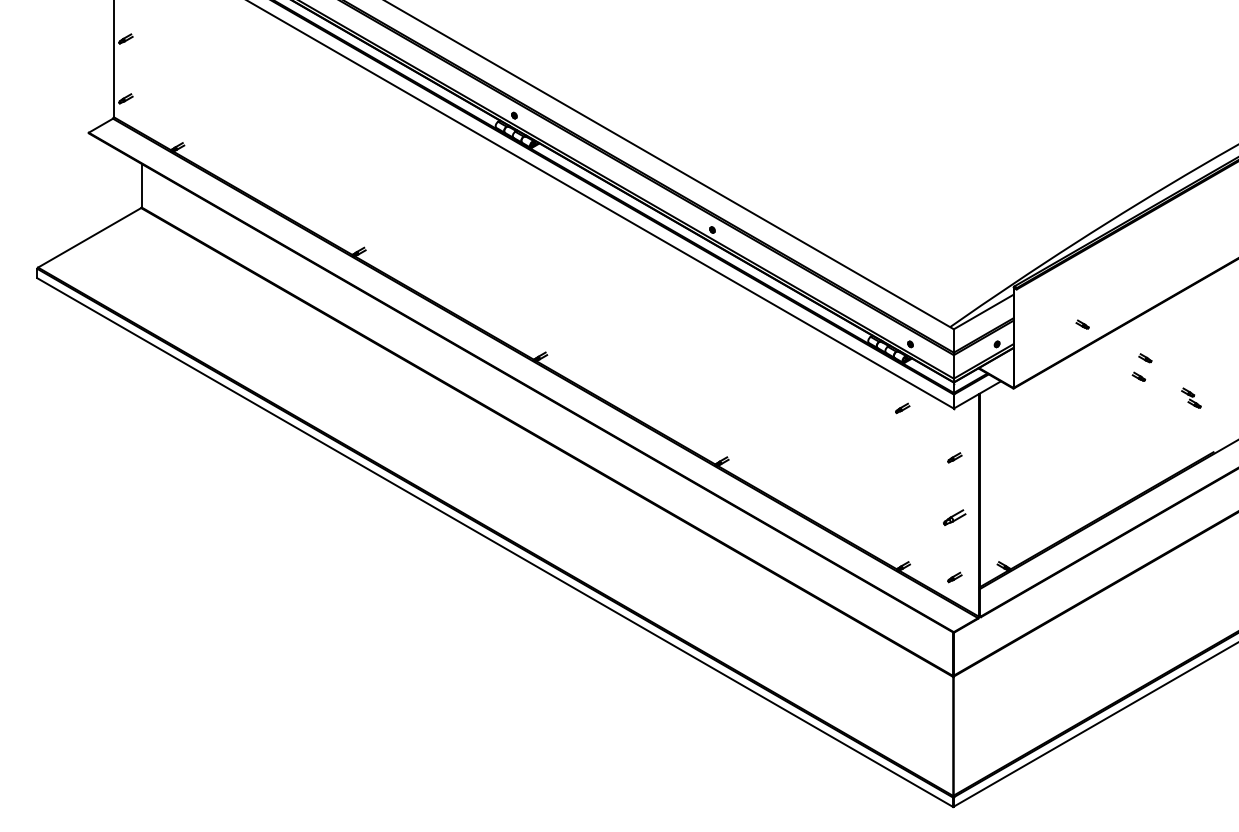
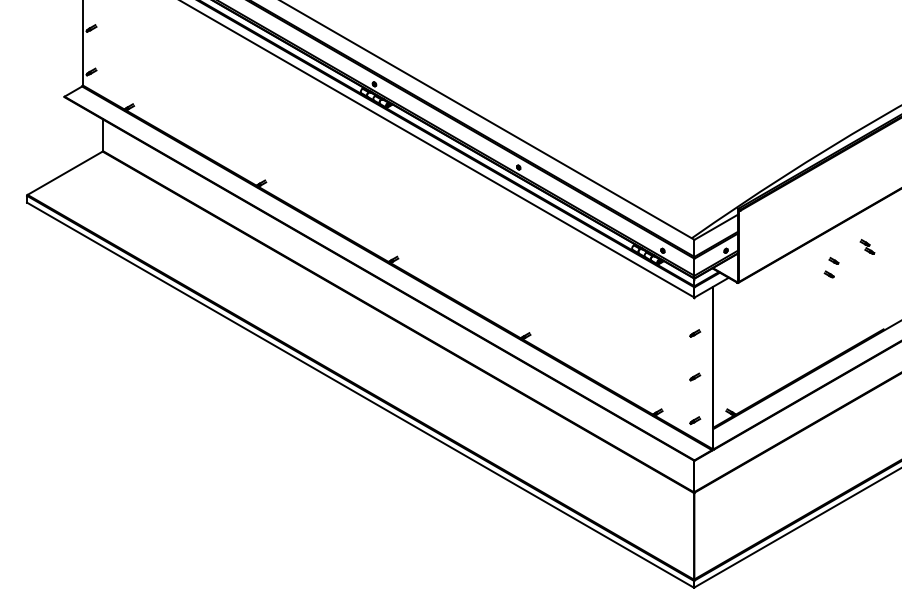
part: (1081, 324) -> (787, 236), removed
part: (1191, 397) -> (867, 246), moved
part: (903, 408) -> (657, 297), removed
part: (955, 516) -> (695, 376), size x0.62

